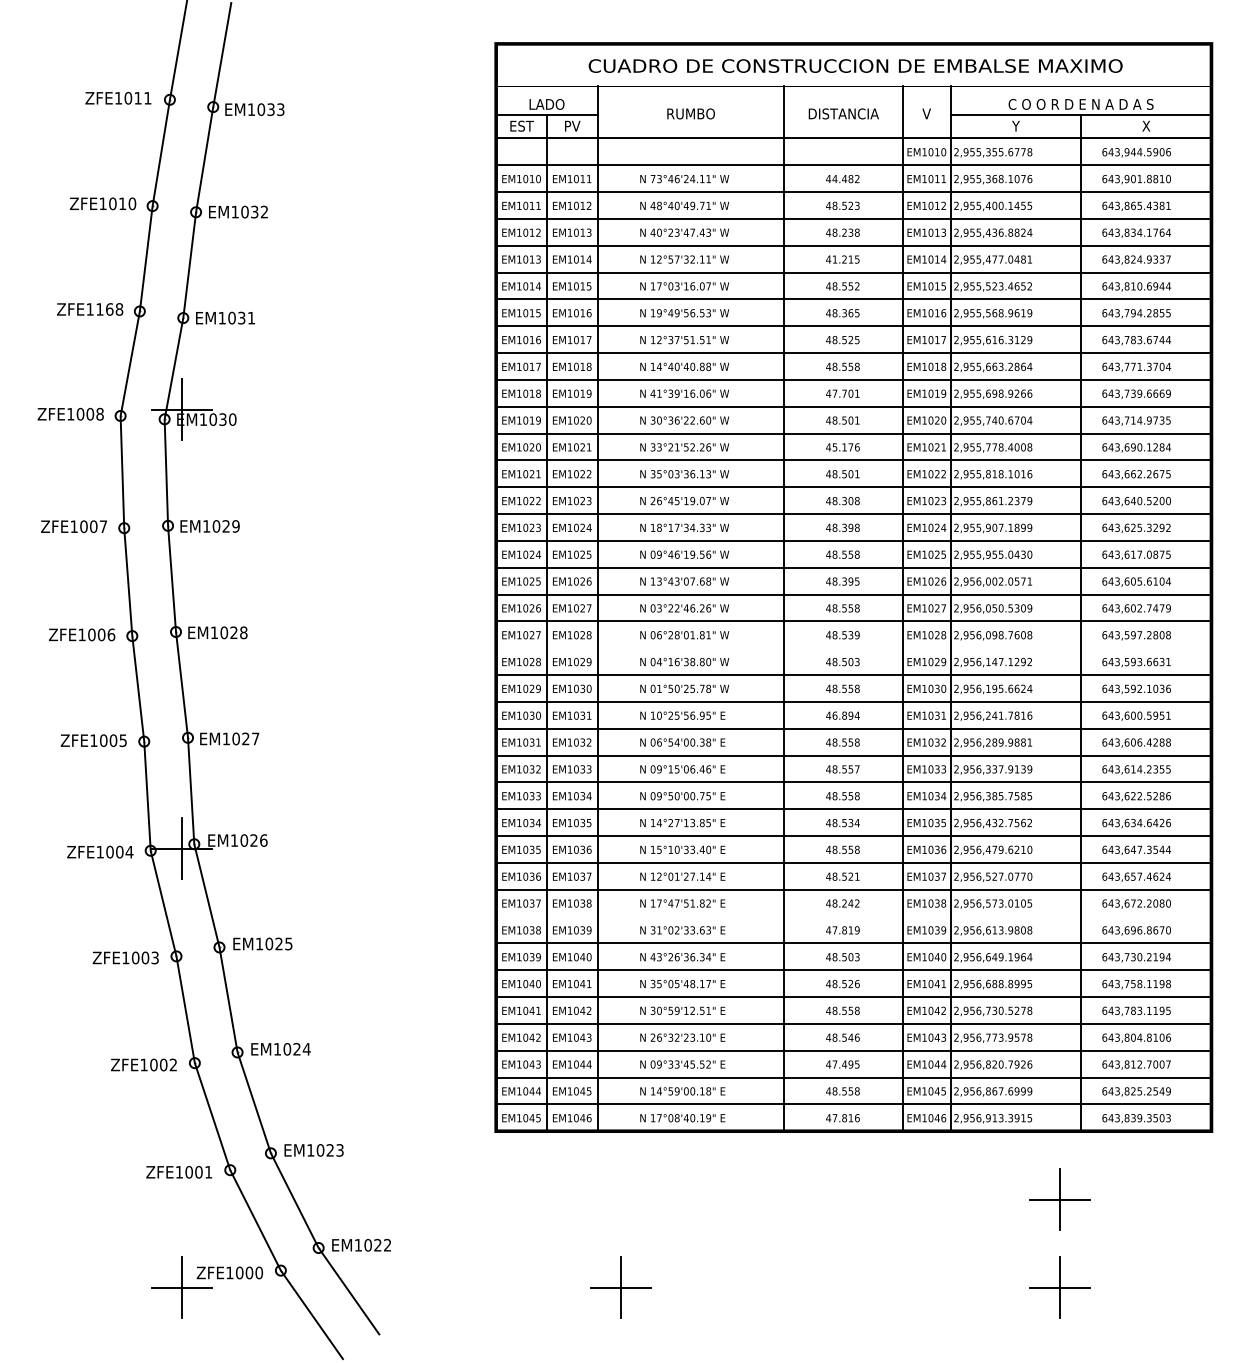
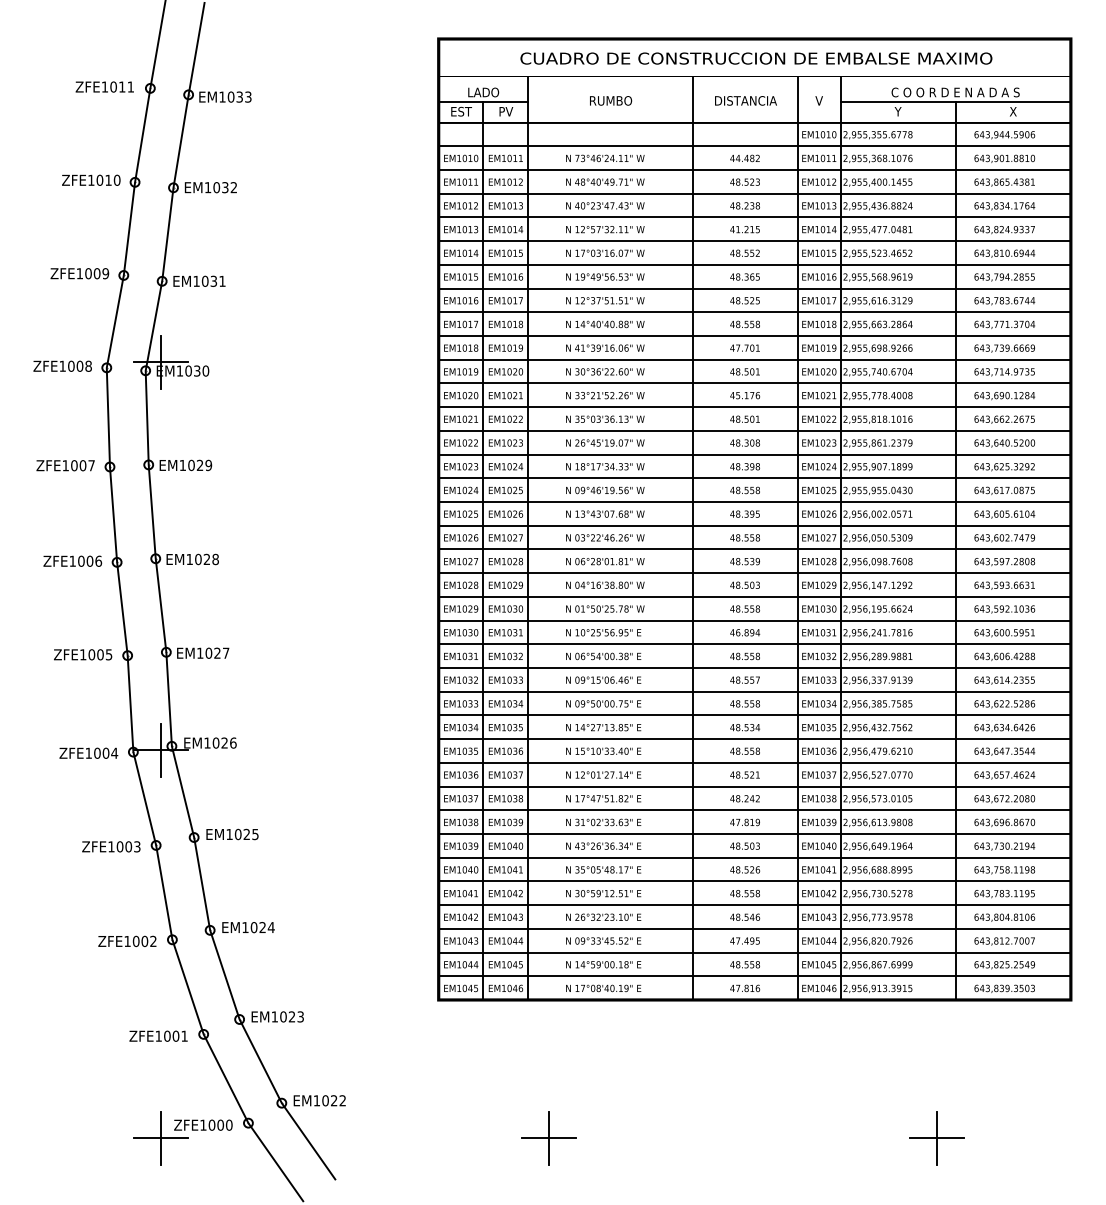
text: (109, 309) -> (96, 273), ZFE1168 -> ZFE1009
line: (853, 648) -> (754, 573), added
line: (853, 916) -> (754, 810), added
part: (1059, 1199) -> (936, 1060), removed

